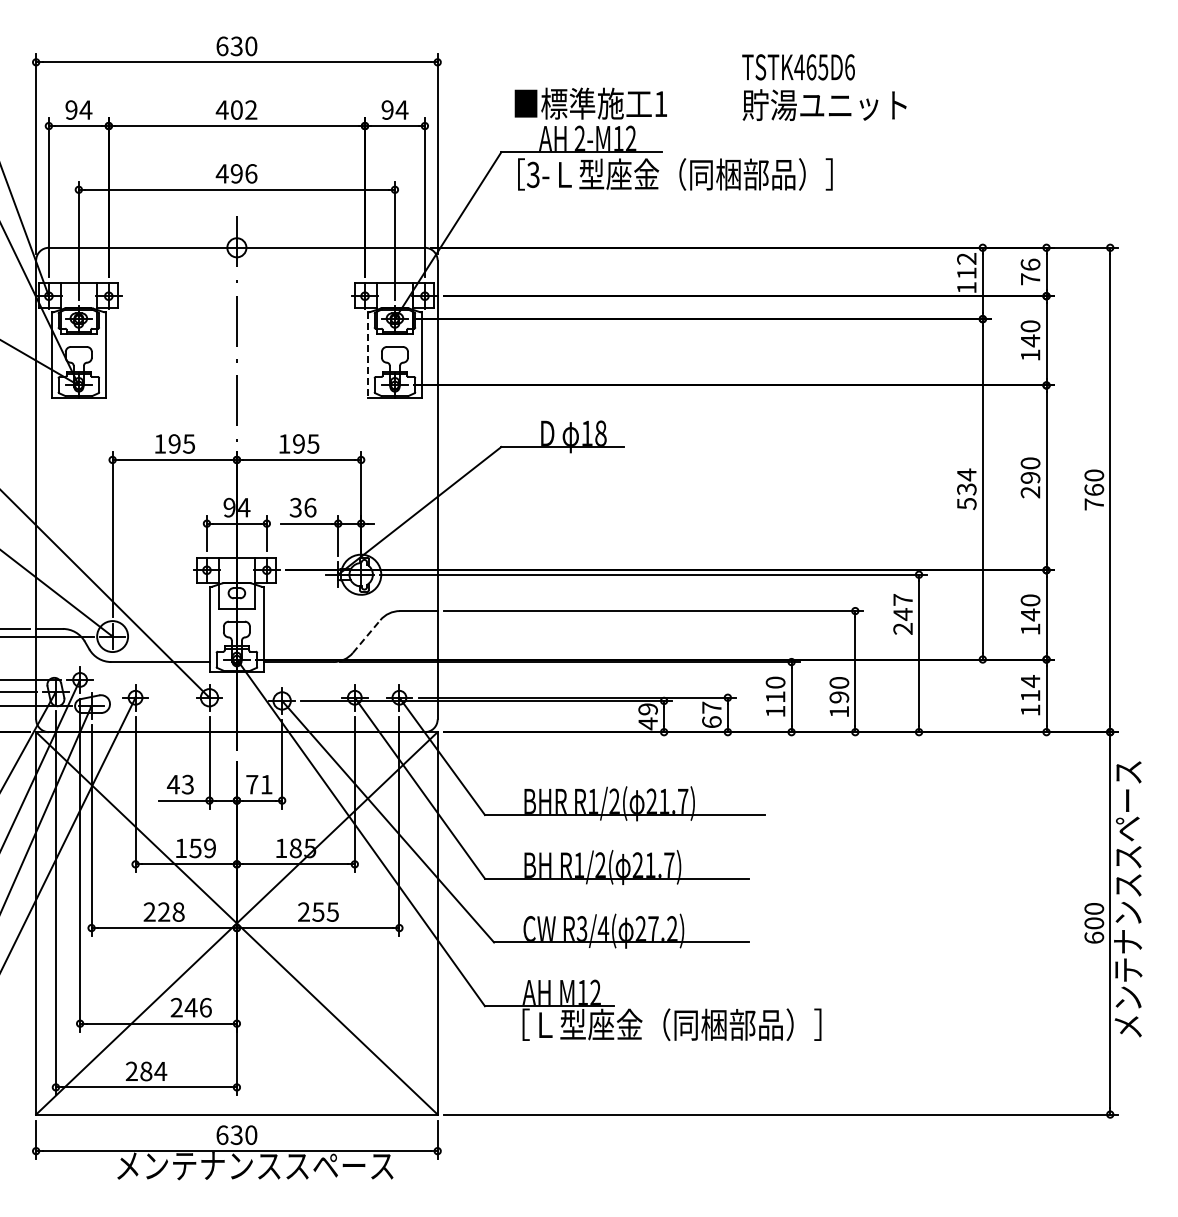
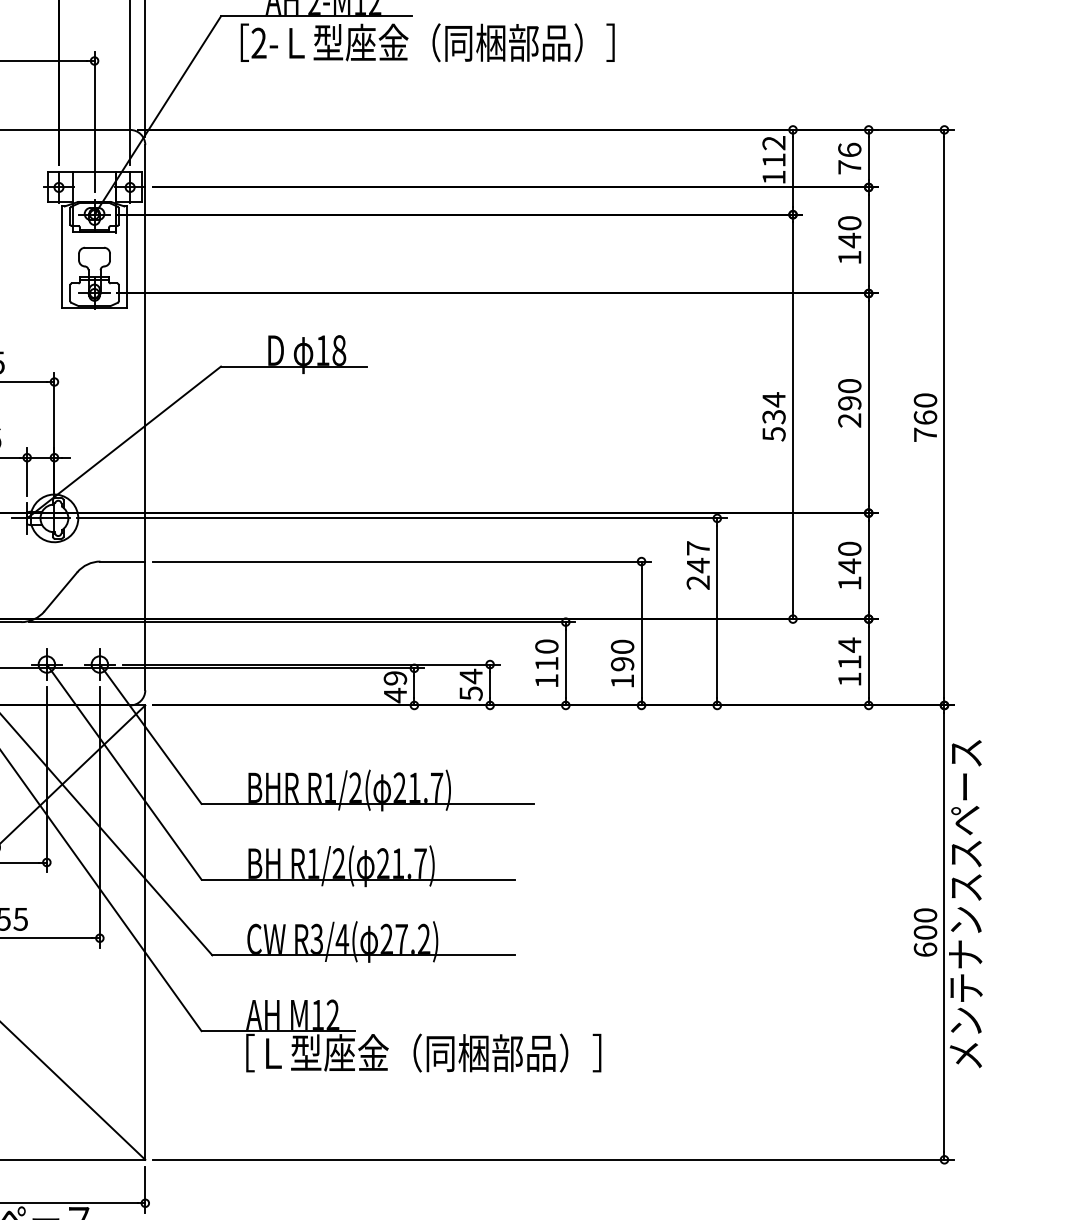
text: (532, 175) -> (257, 44), 3- -> 2-
line: (367, 354) -> (61, 256), dashed -> solid
line: (366, 636) -> (60, 591), dashed -> solid
text: (711, 714) -> (470, 684), 67 -> 54

